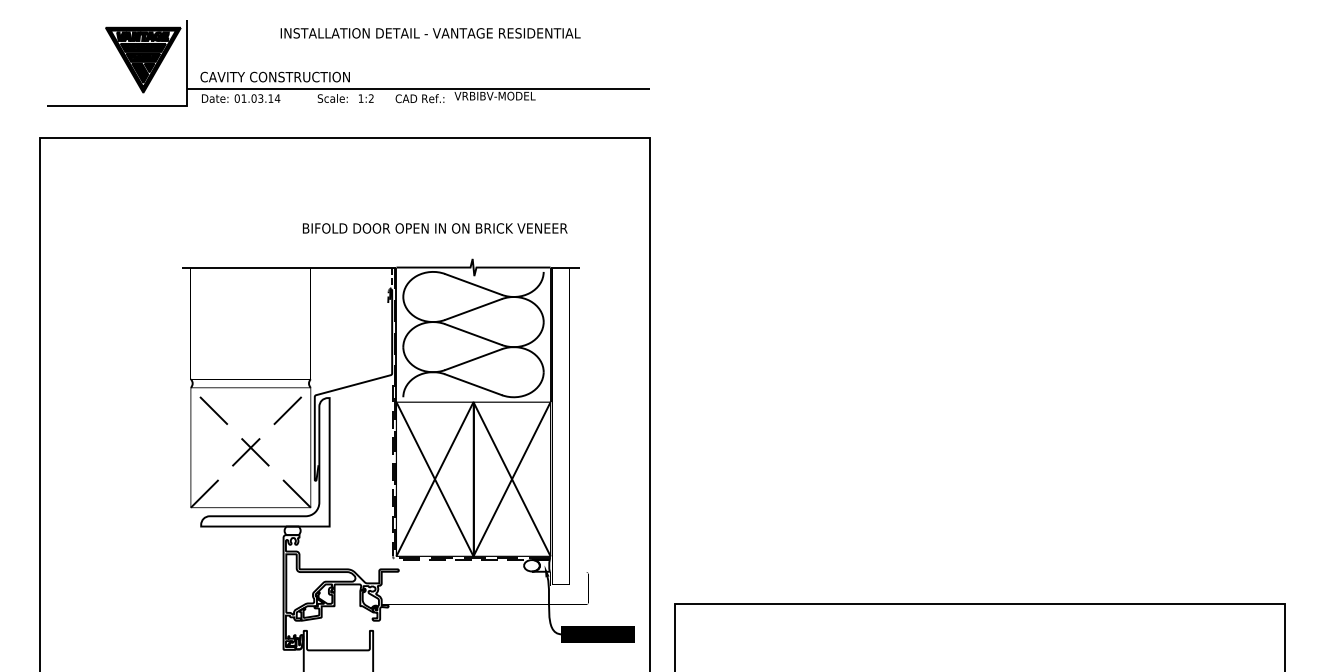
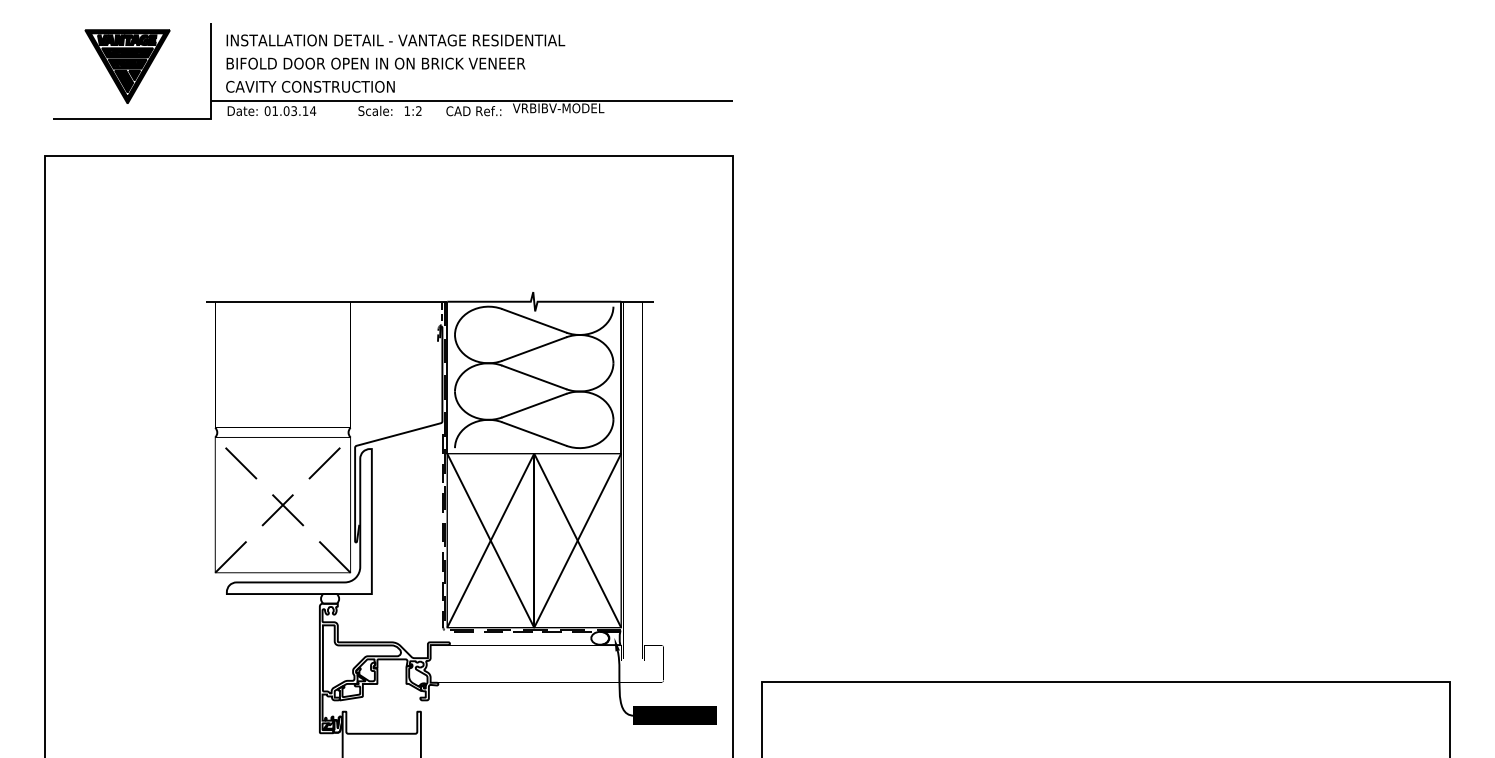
text: (430, 33) -> (395, 40), moved
part: (143, 59) -> (127, 66), moved
text: (434, 228) -> (375, 63), moved

